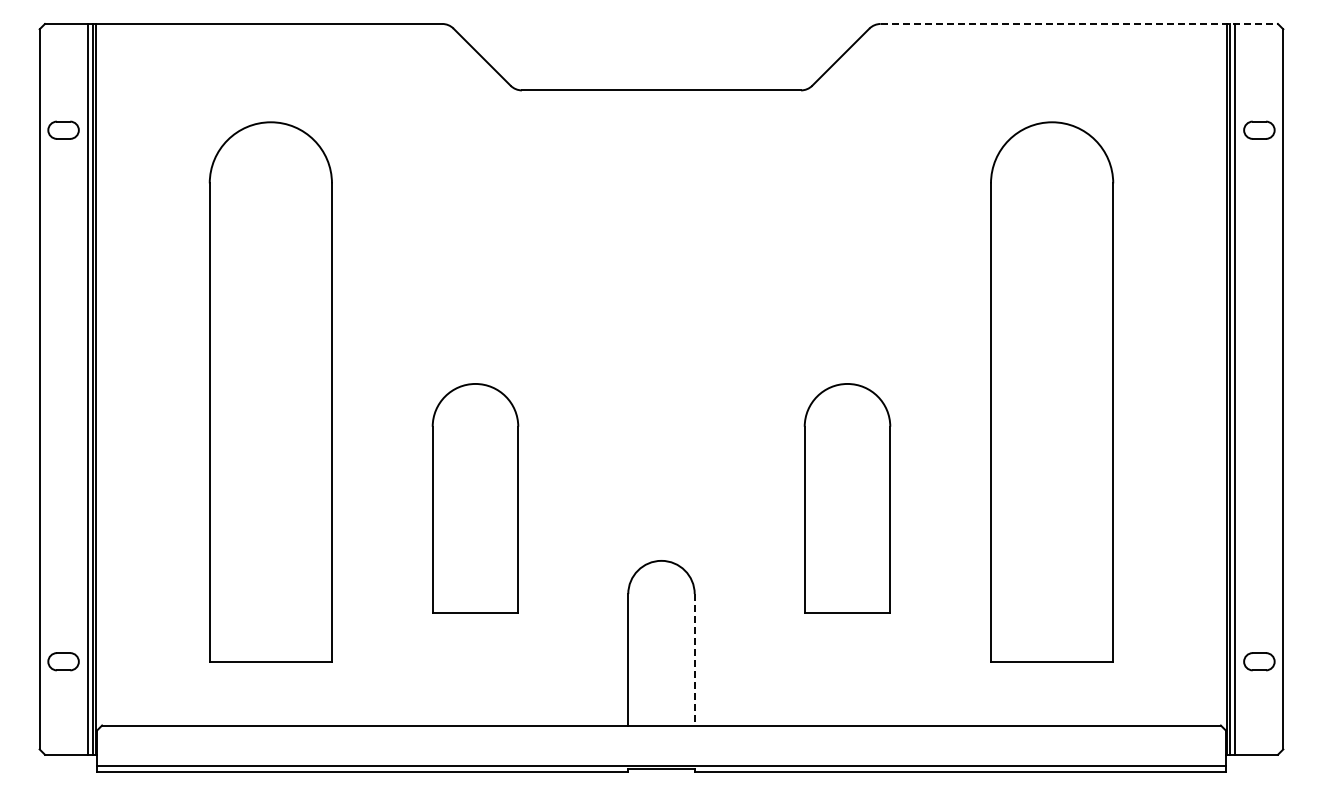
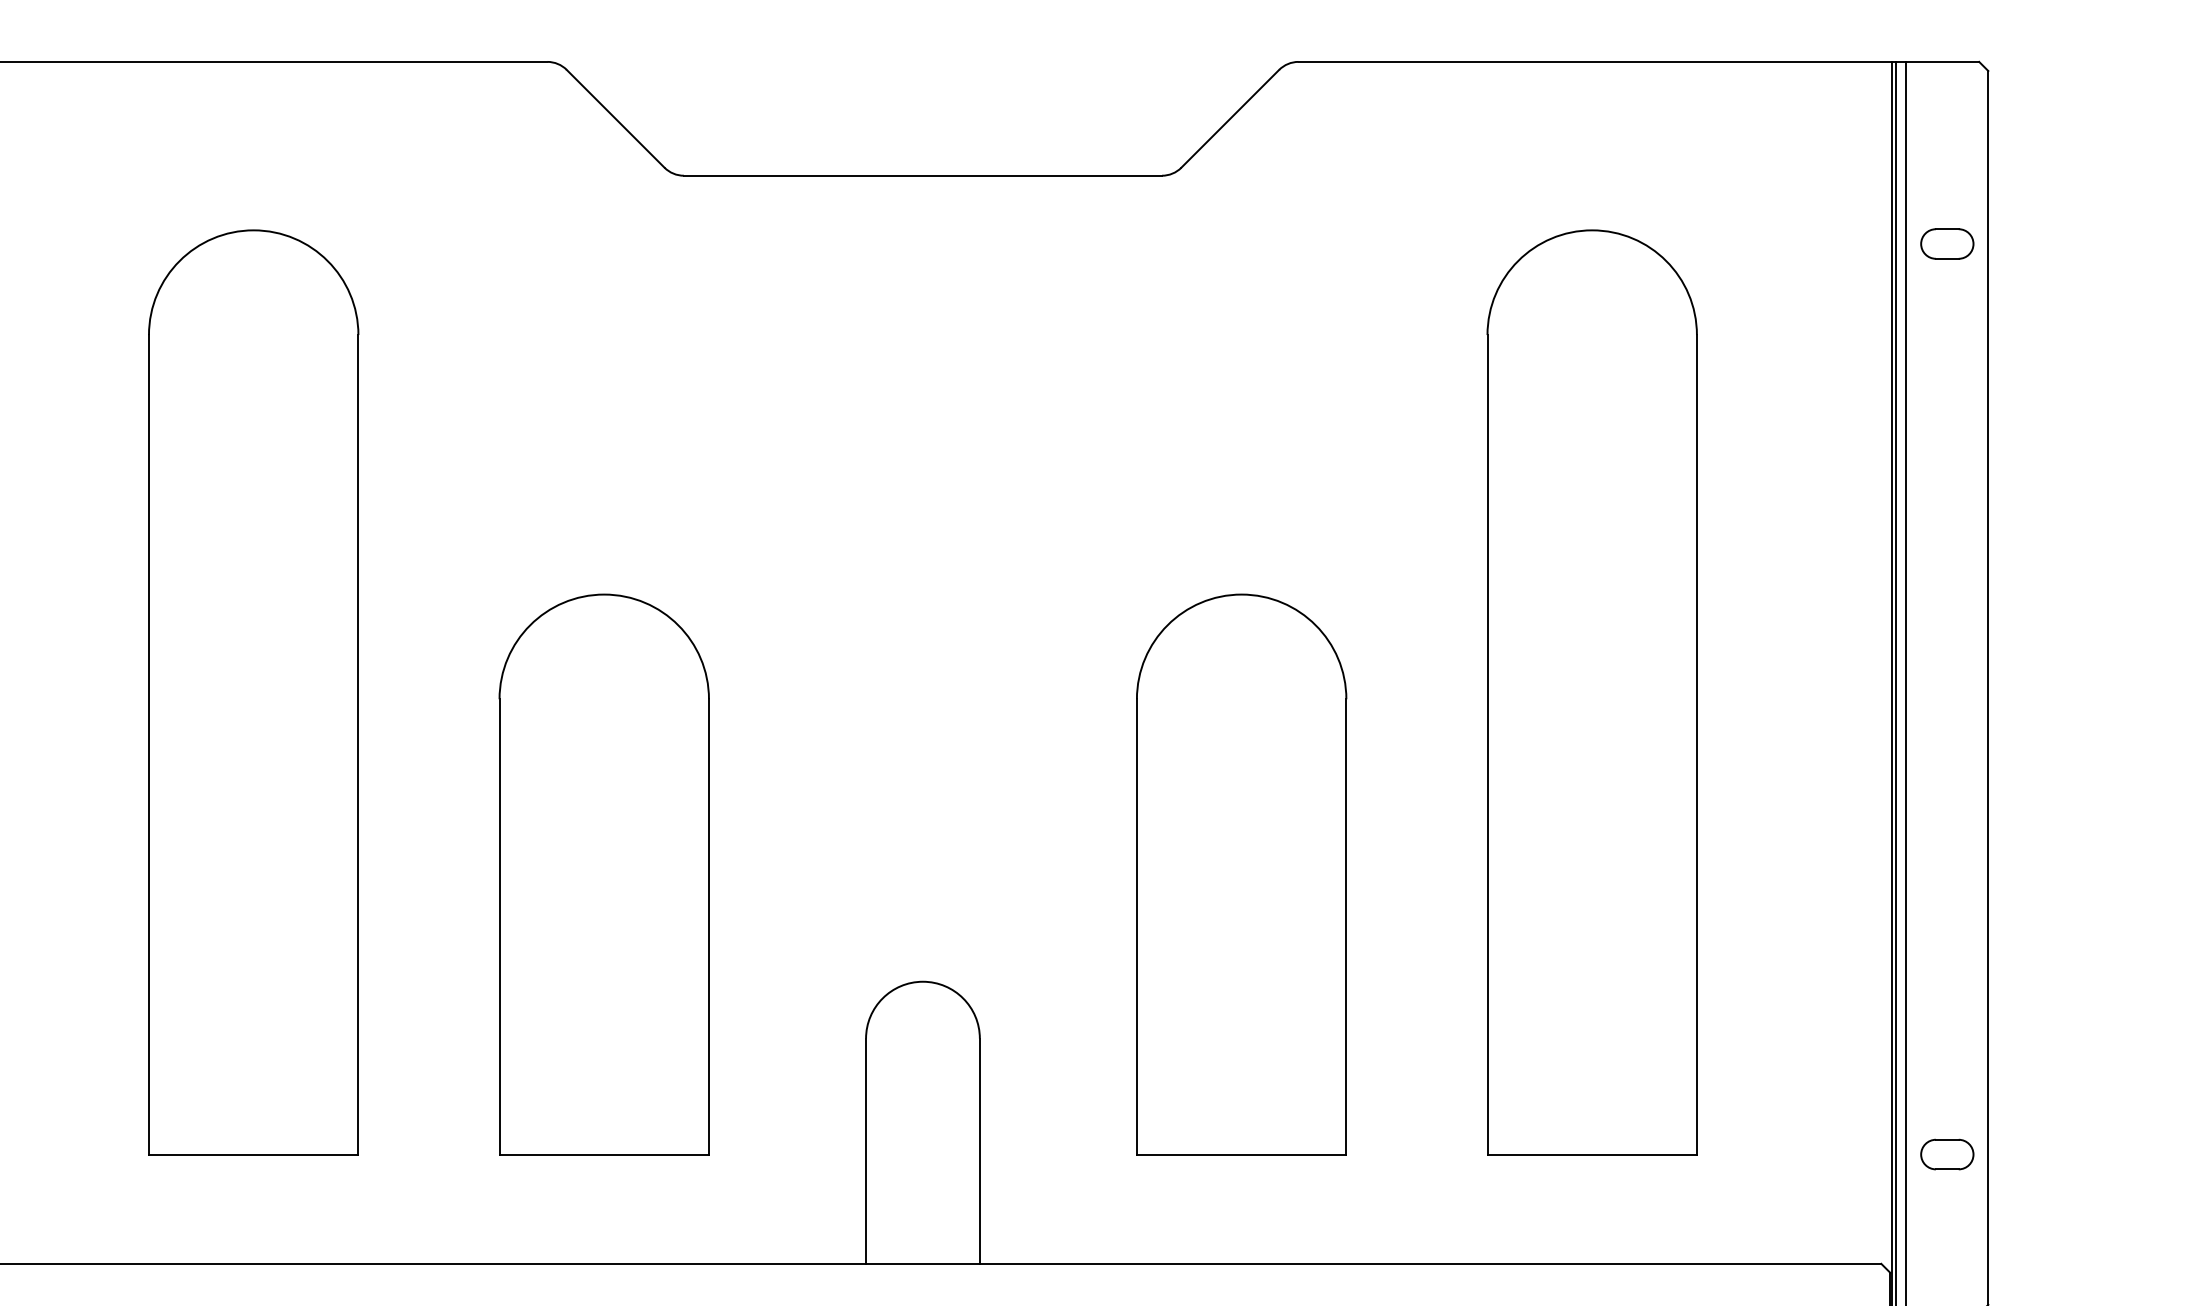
line: (1079, 23) -> (1639, 61), dashed -> solid
part: (475, 498) -> (604, 874), size x1.43
part: (847, 498) -> (1241, 874), size x1.43
line: (694, 659) -> (979, 1150), dashed -> solid

